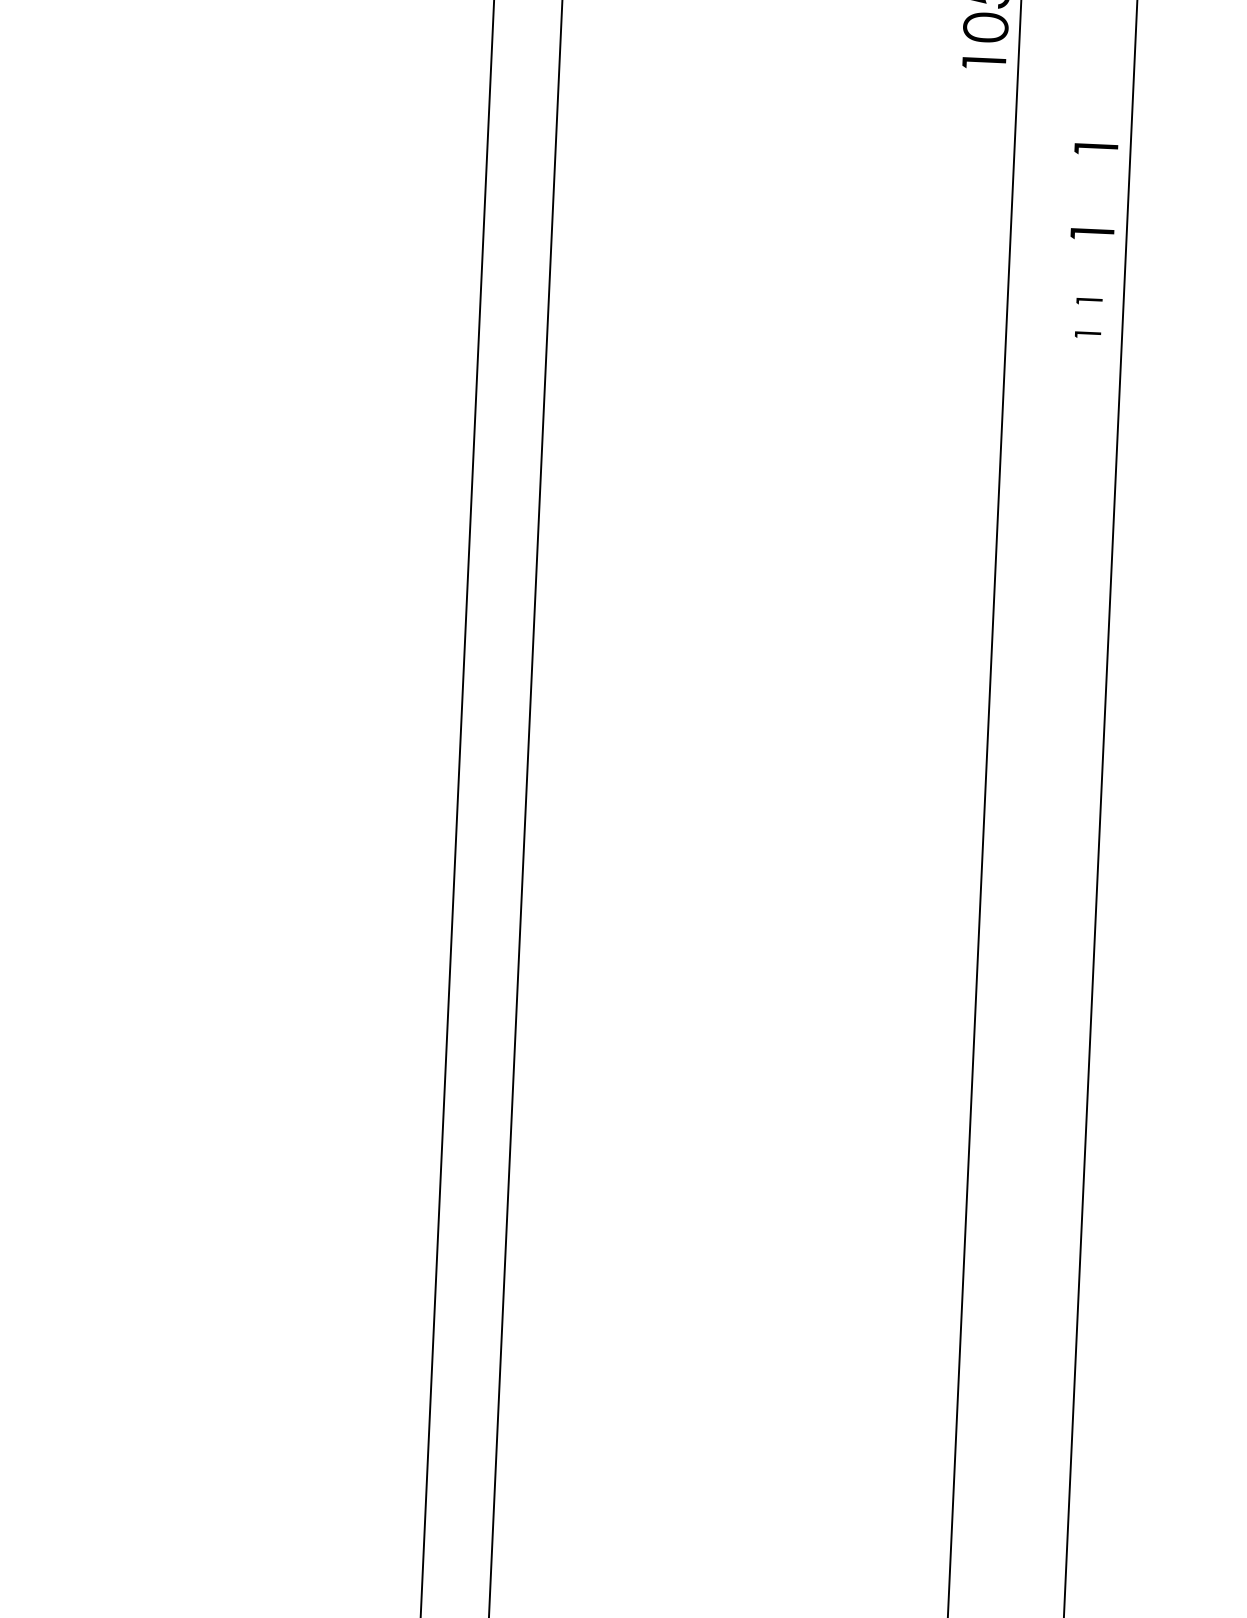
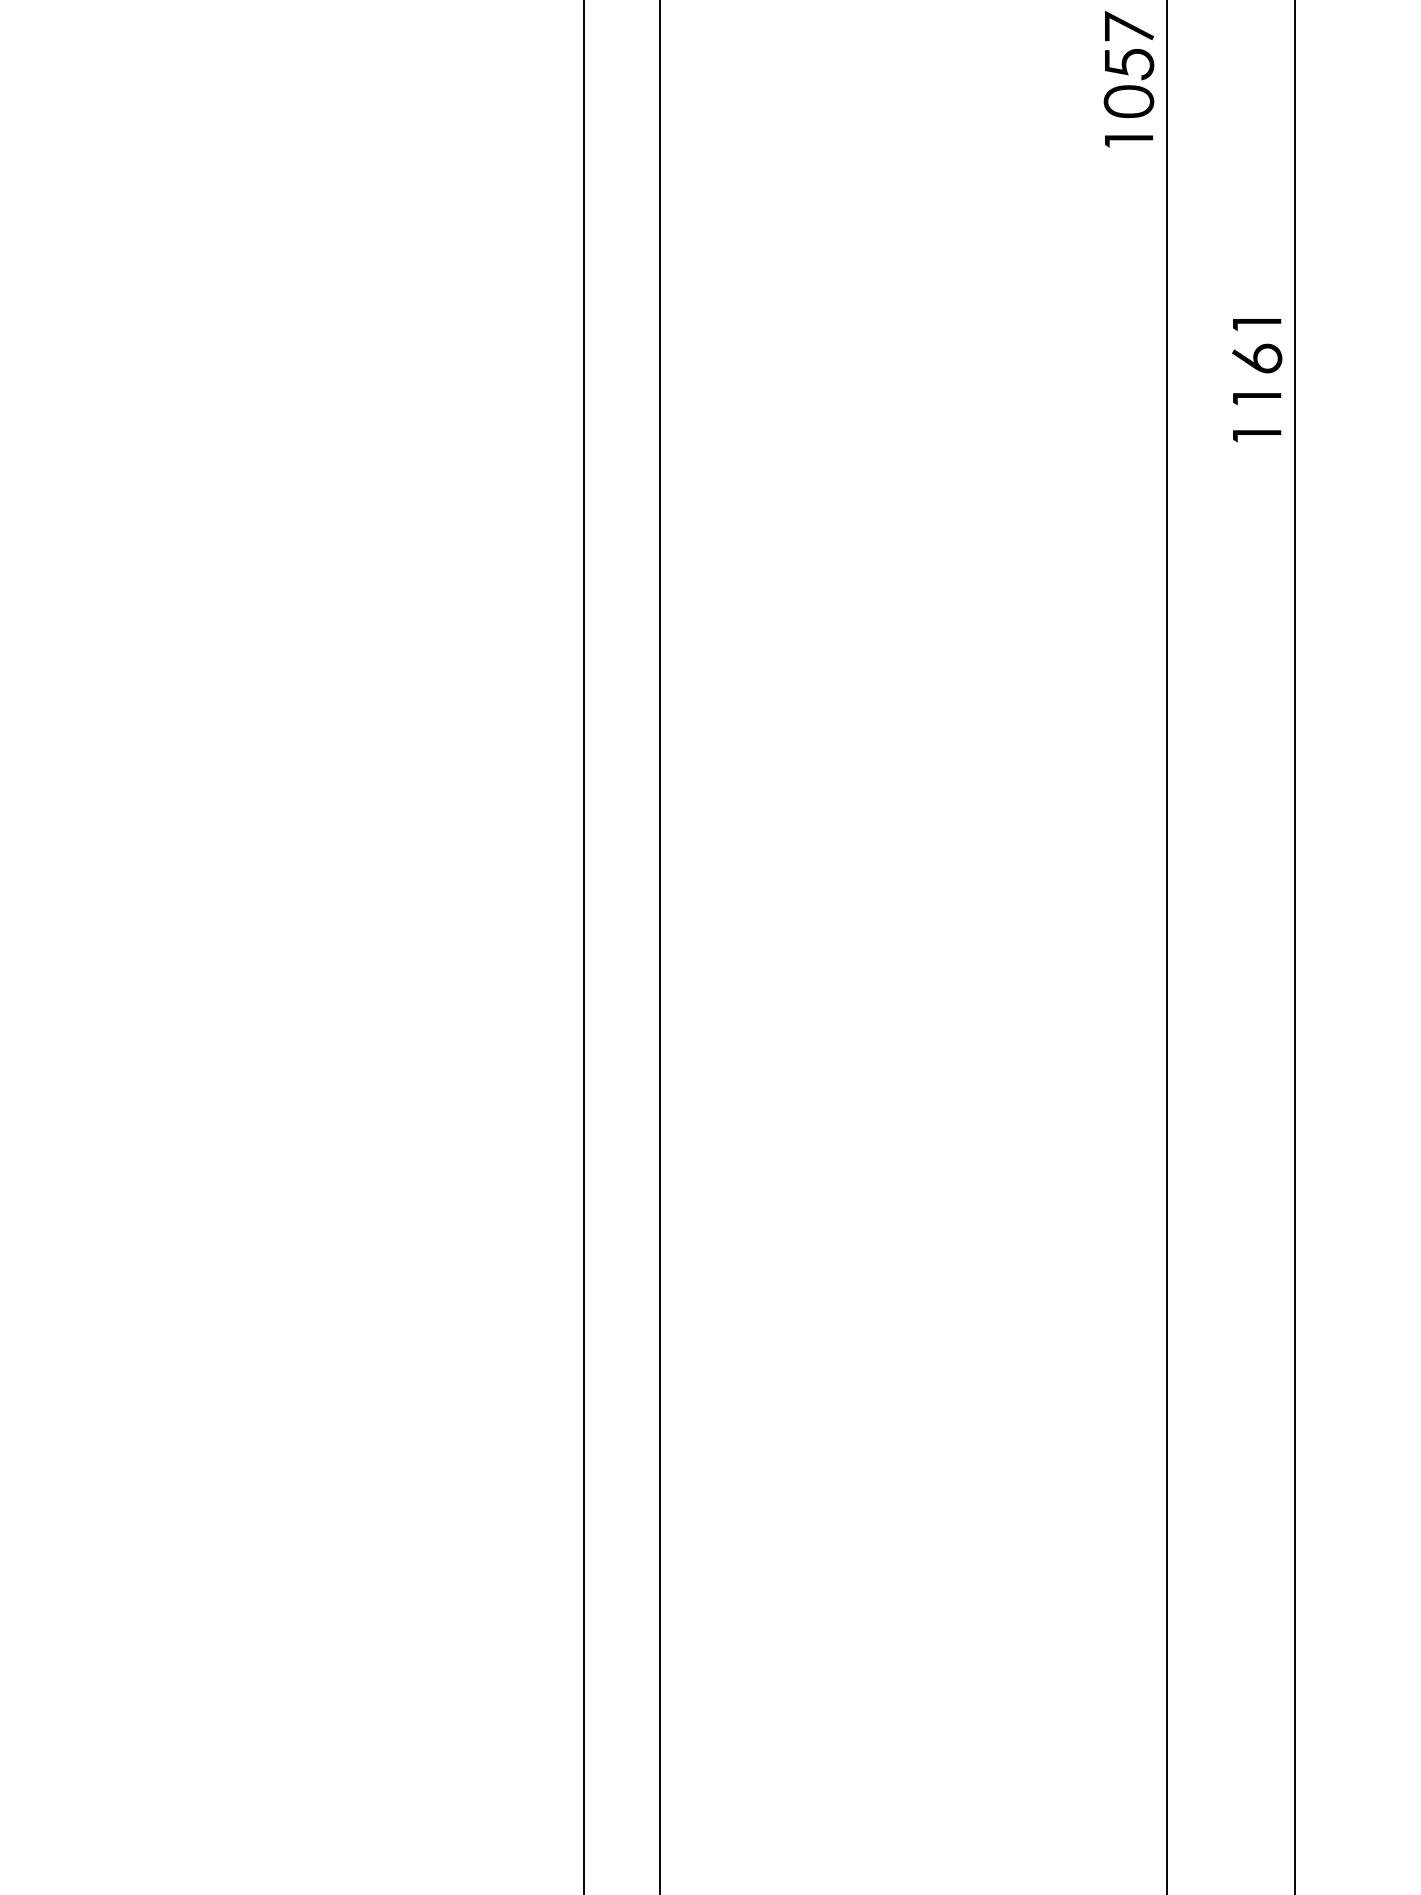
part: (1096, 149) -> (1257, 230), removed
part: (1091, 264) -> (1257, 358), added
part: (1089, 301) -> (1257, 399), size x1.67
part: (1088, 335) -> (1257, 436), size x1.67

